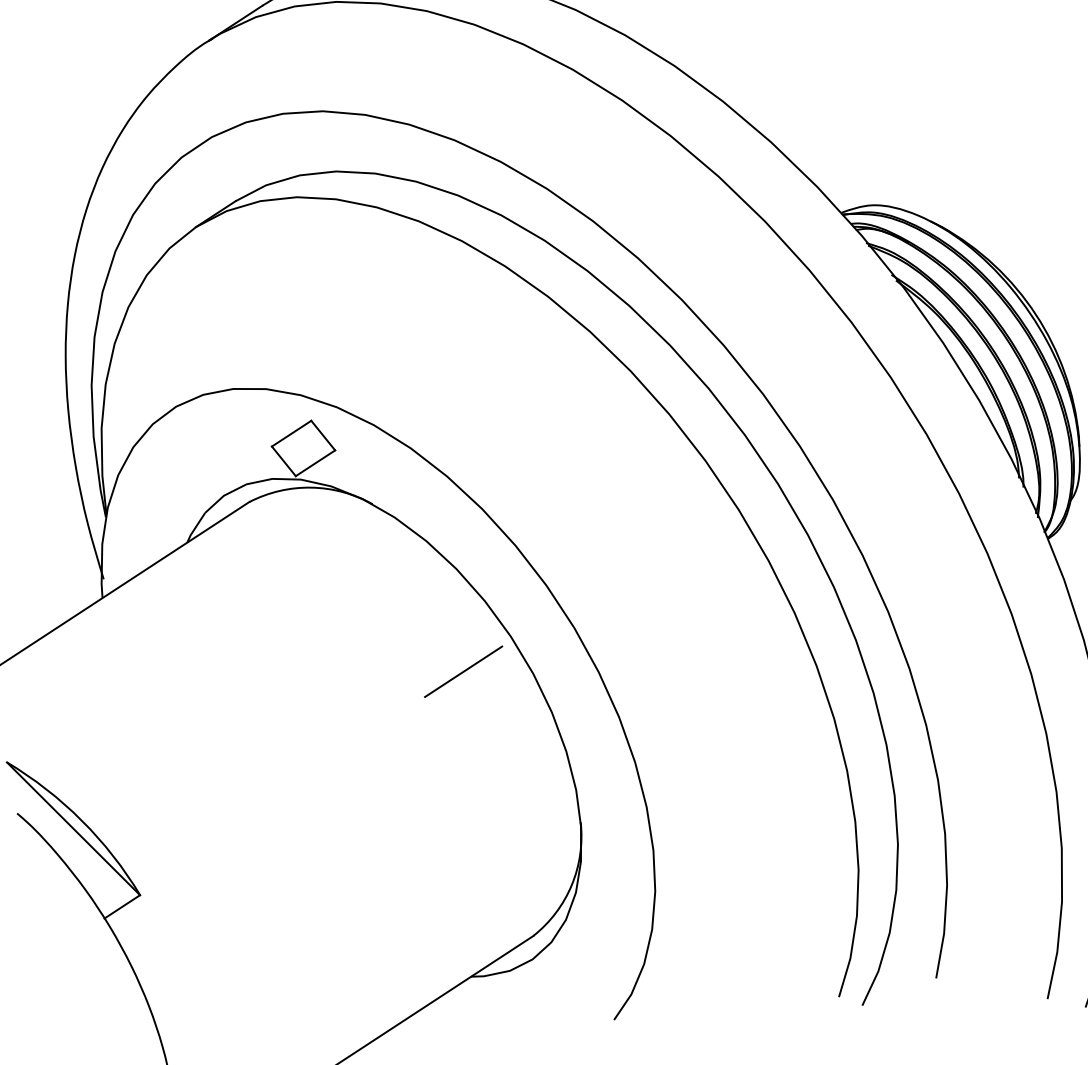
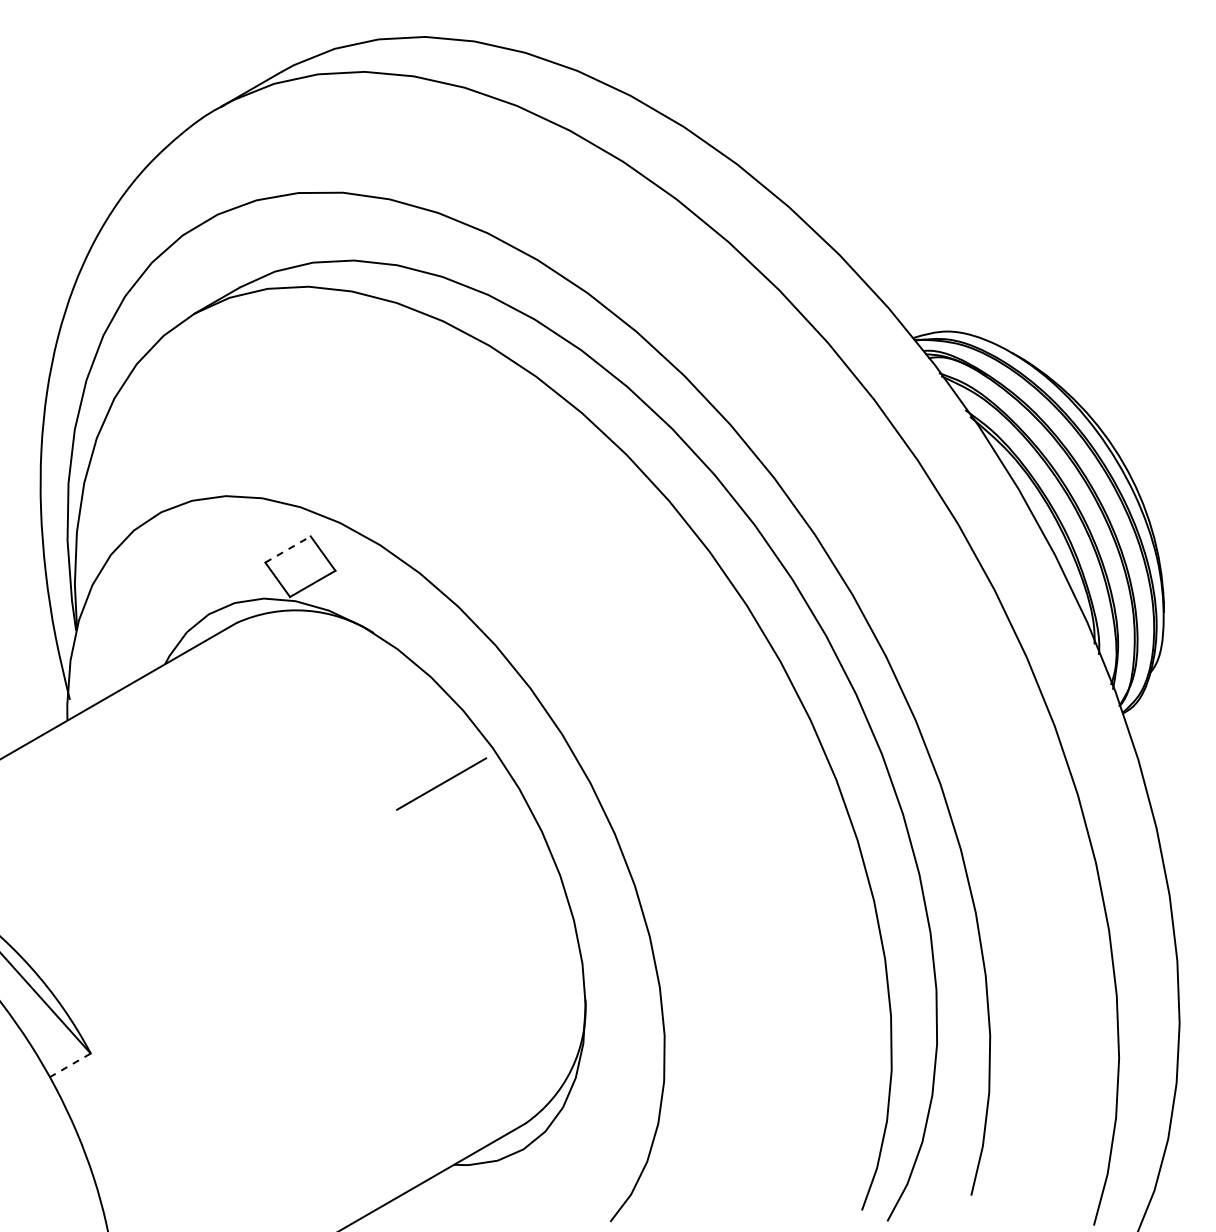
line: (292, 433) -> (288, 549), solid -> dashed
line: (463, 671) -> (441, 783), moved
line: (122, 906) -> (70, 1065), solid -> dashed

